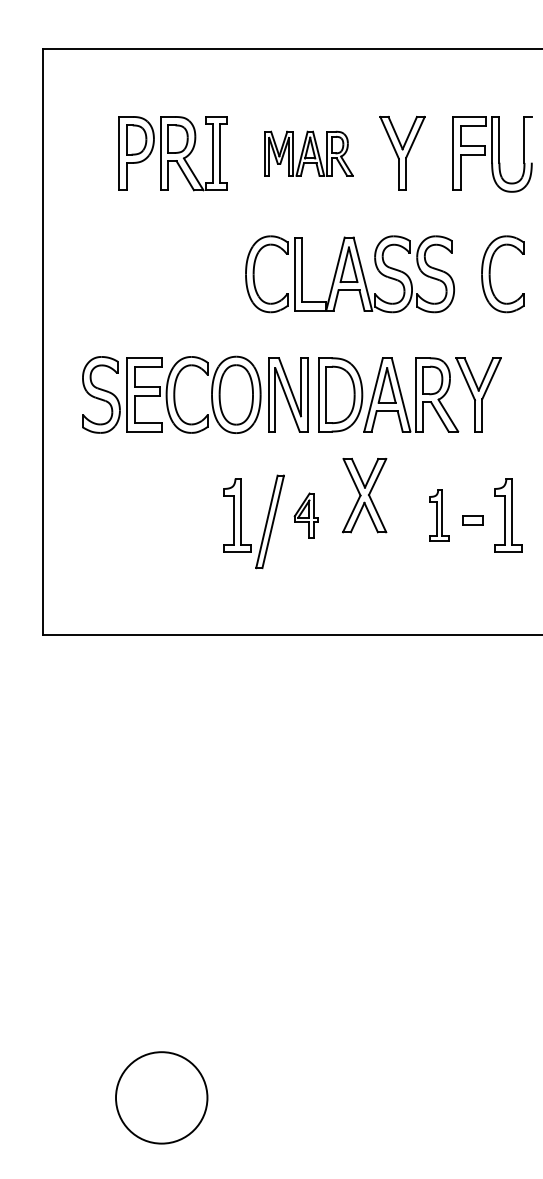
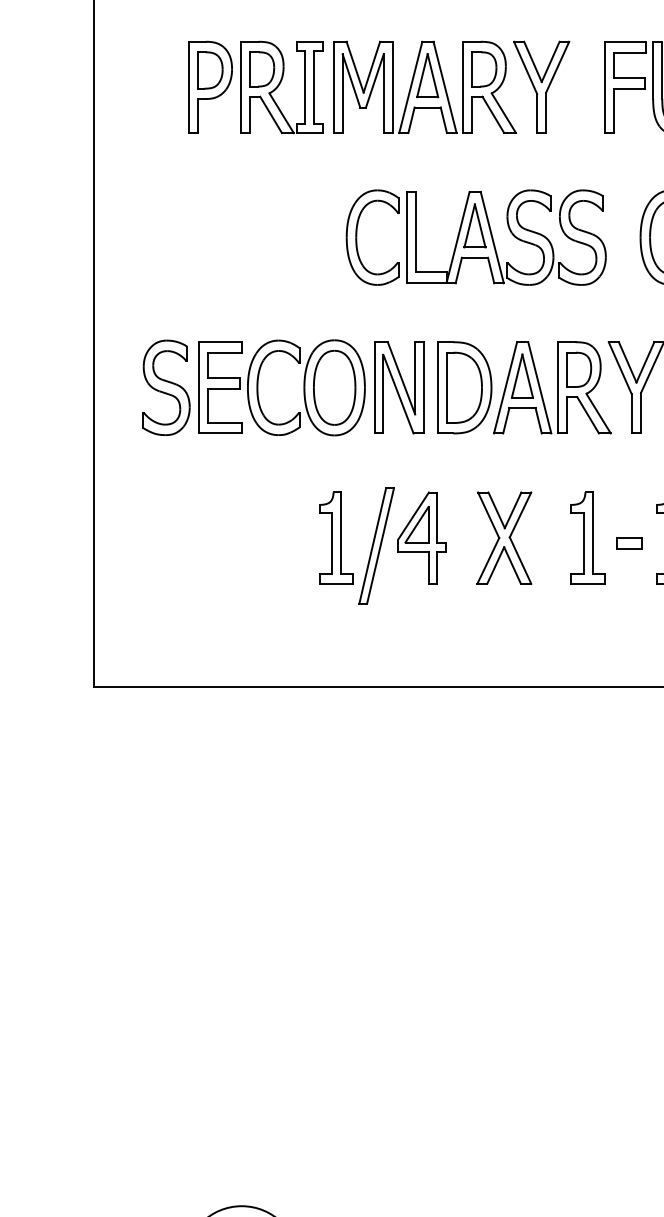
part: (308, 153) -> (424, 87), size x1.67
part: (364, 495) -> (504, 537), moved
part: (305, 515) -> (420, 537), size x1.67
part: (439, 515) -> (587, 537), size x1.43

